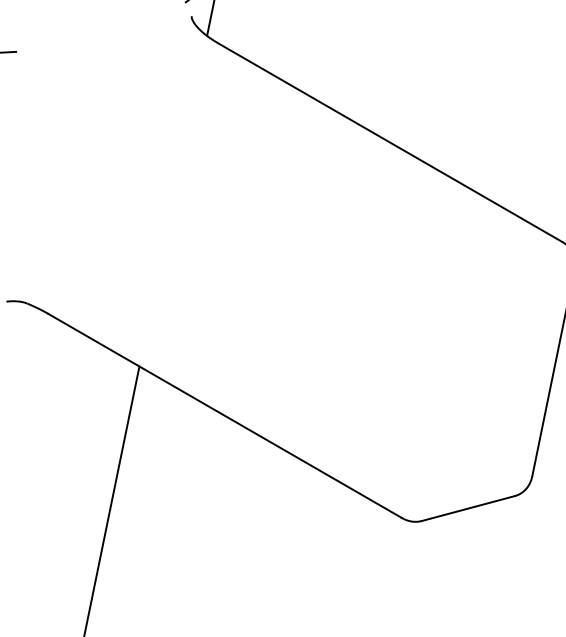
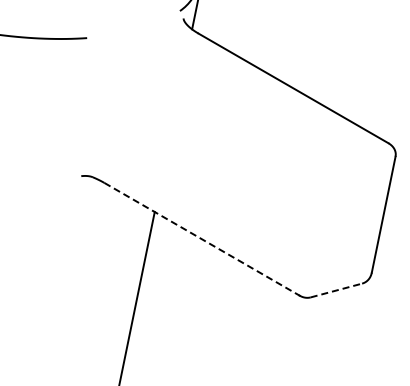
line: (225, 416) -> (202, 239), solid -> dashed
line: (468, 508) -> (336, 290), solid -> dashed

